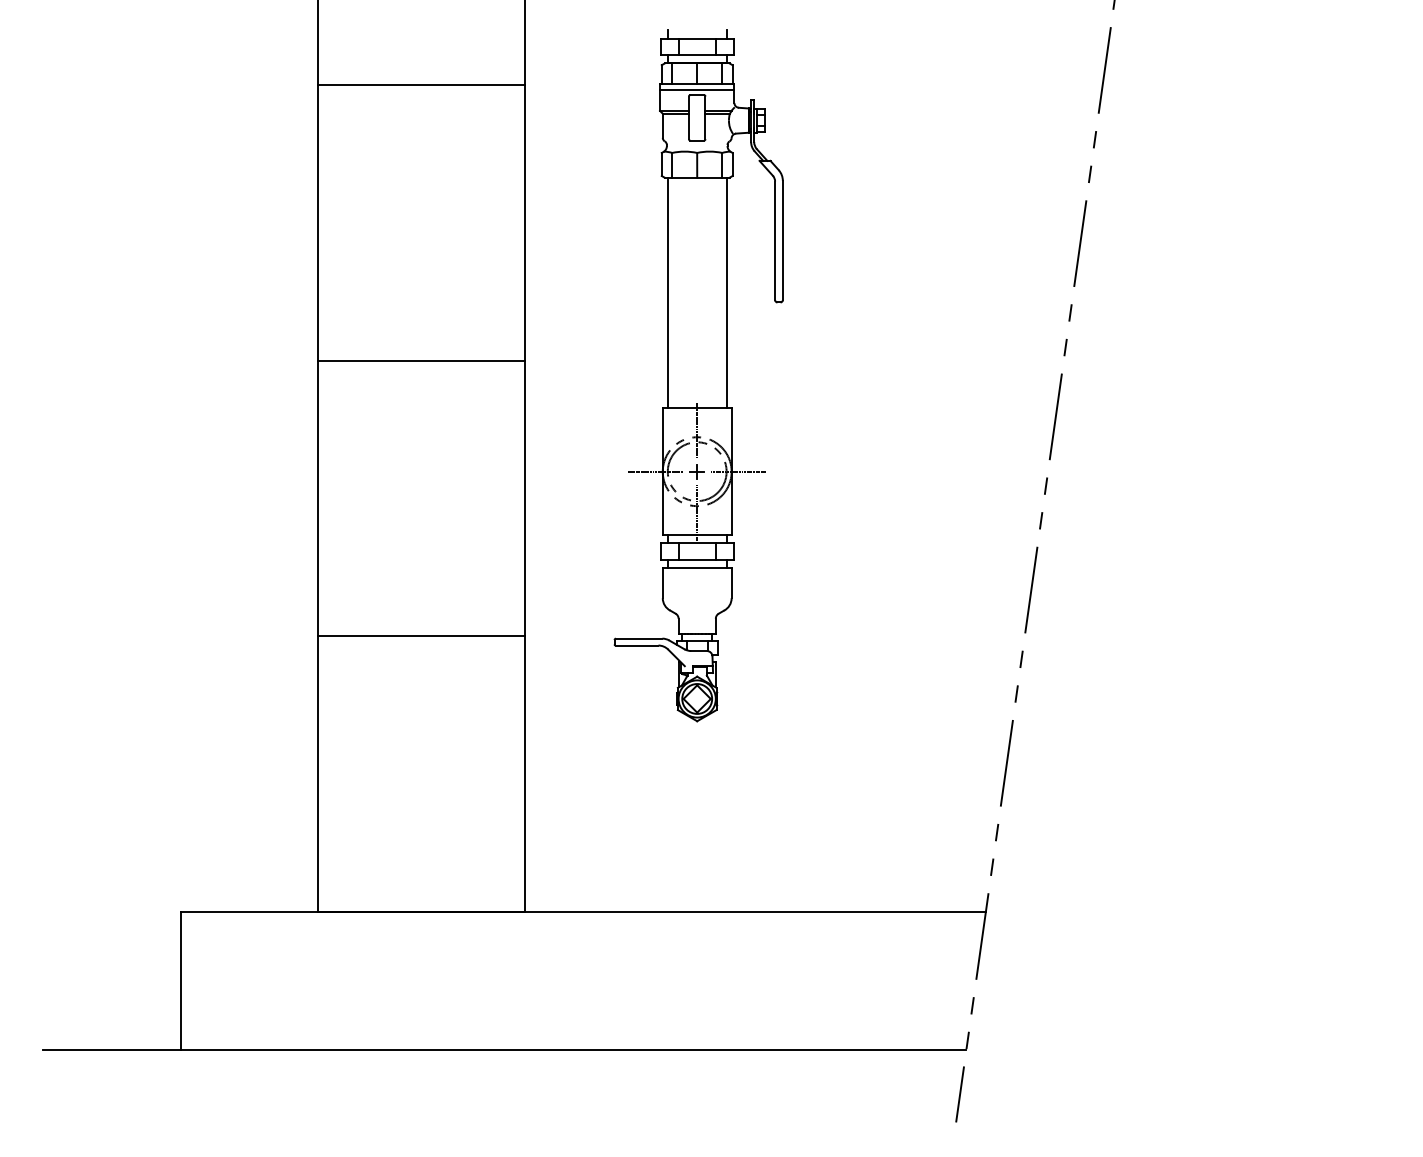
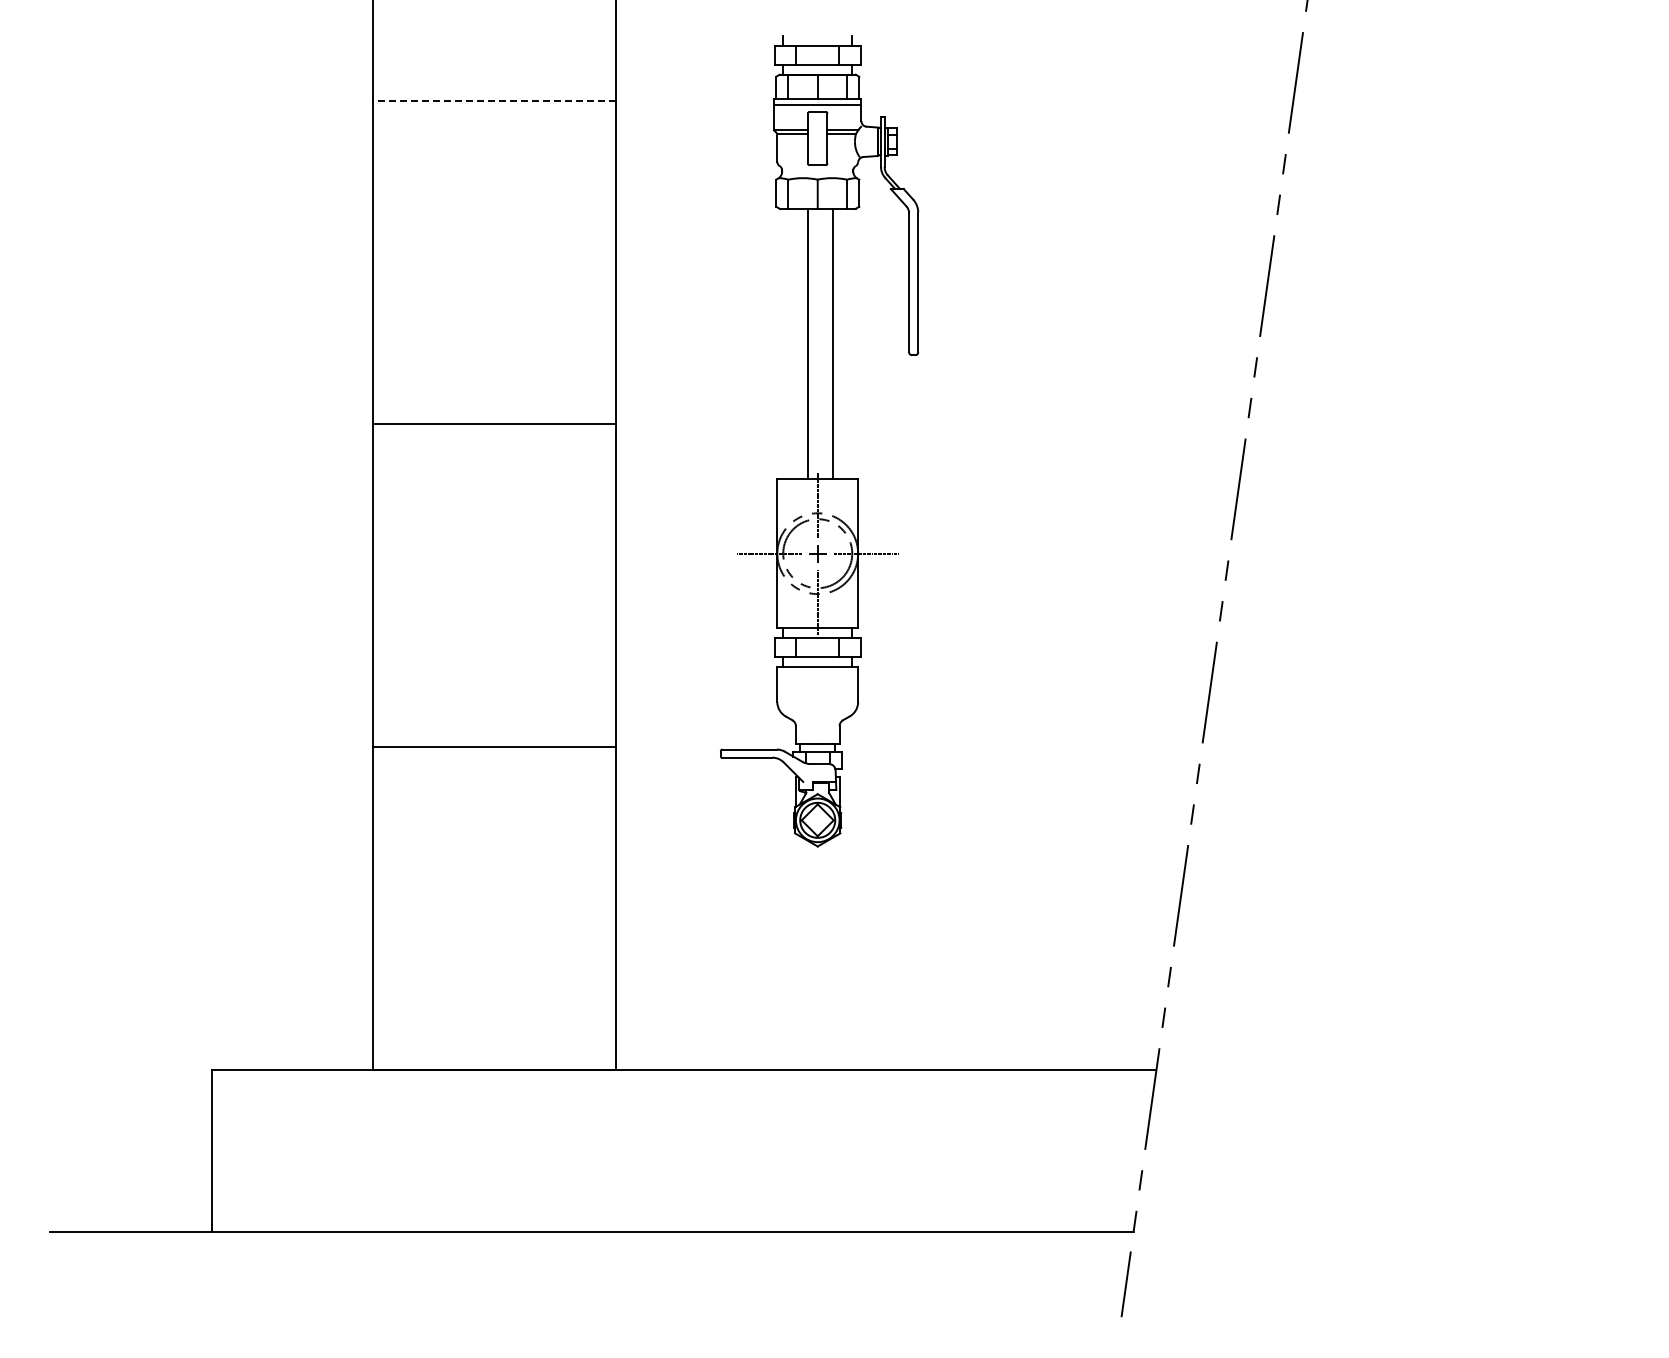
line: (421, 85) -> (494, 100), solid -> dashed
line: (668, 292) -> (833, 343), moved
line: (726, 292) -> (808, 343), moved

